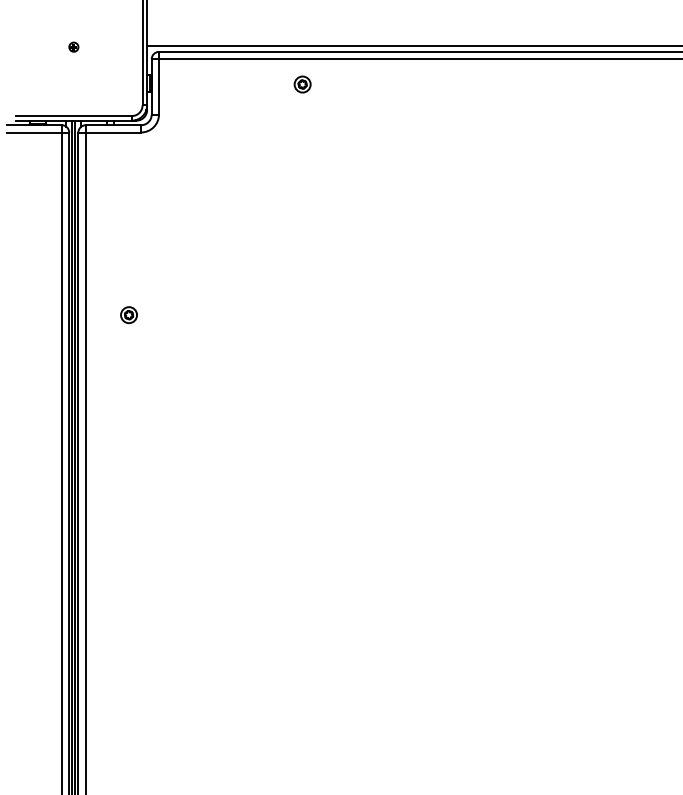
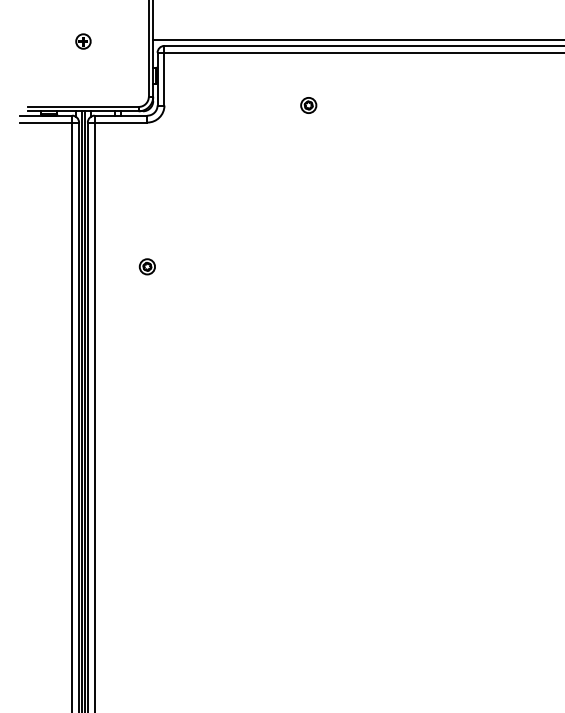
part: (73, 46) -> (83, 40), size x1.67
part: (302, 84) -> (308, 105), moved
part: (128, 314) -> (146, 266), moved

